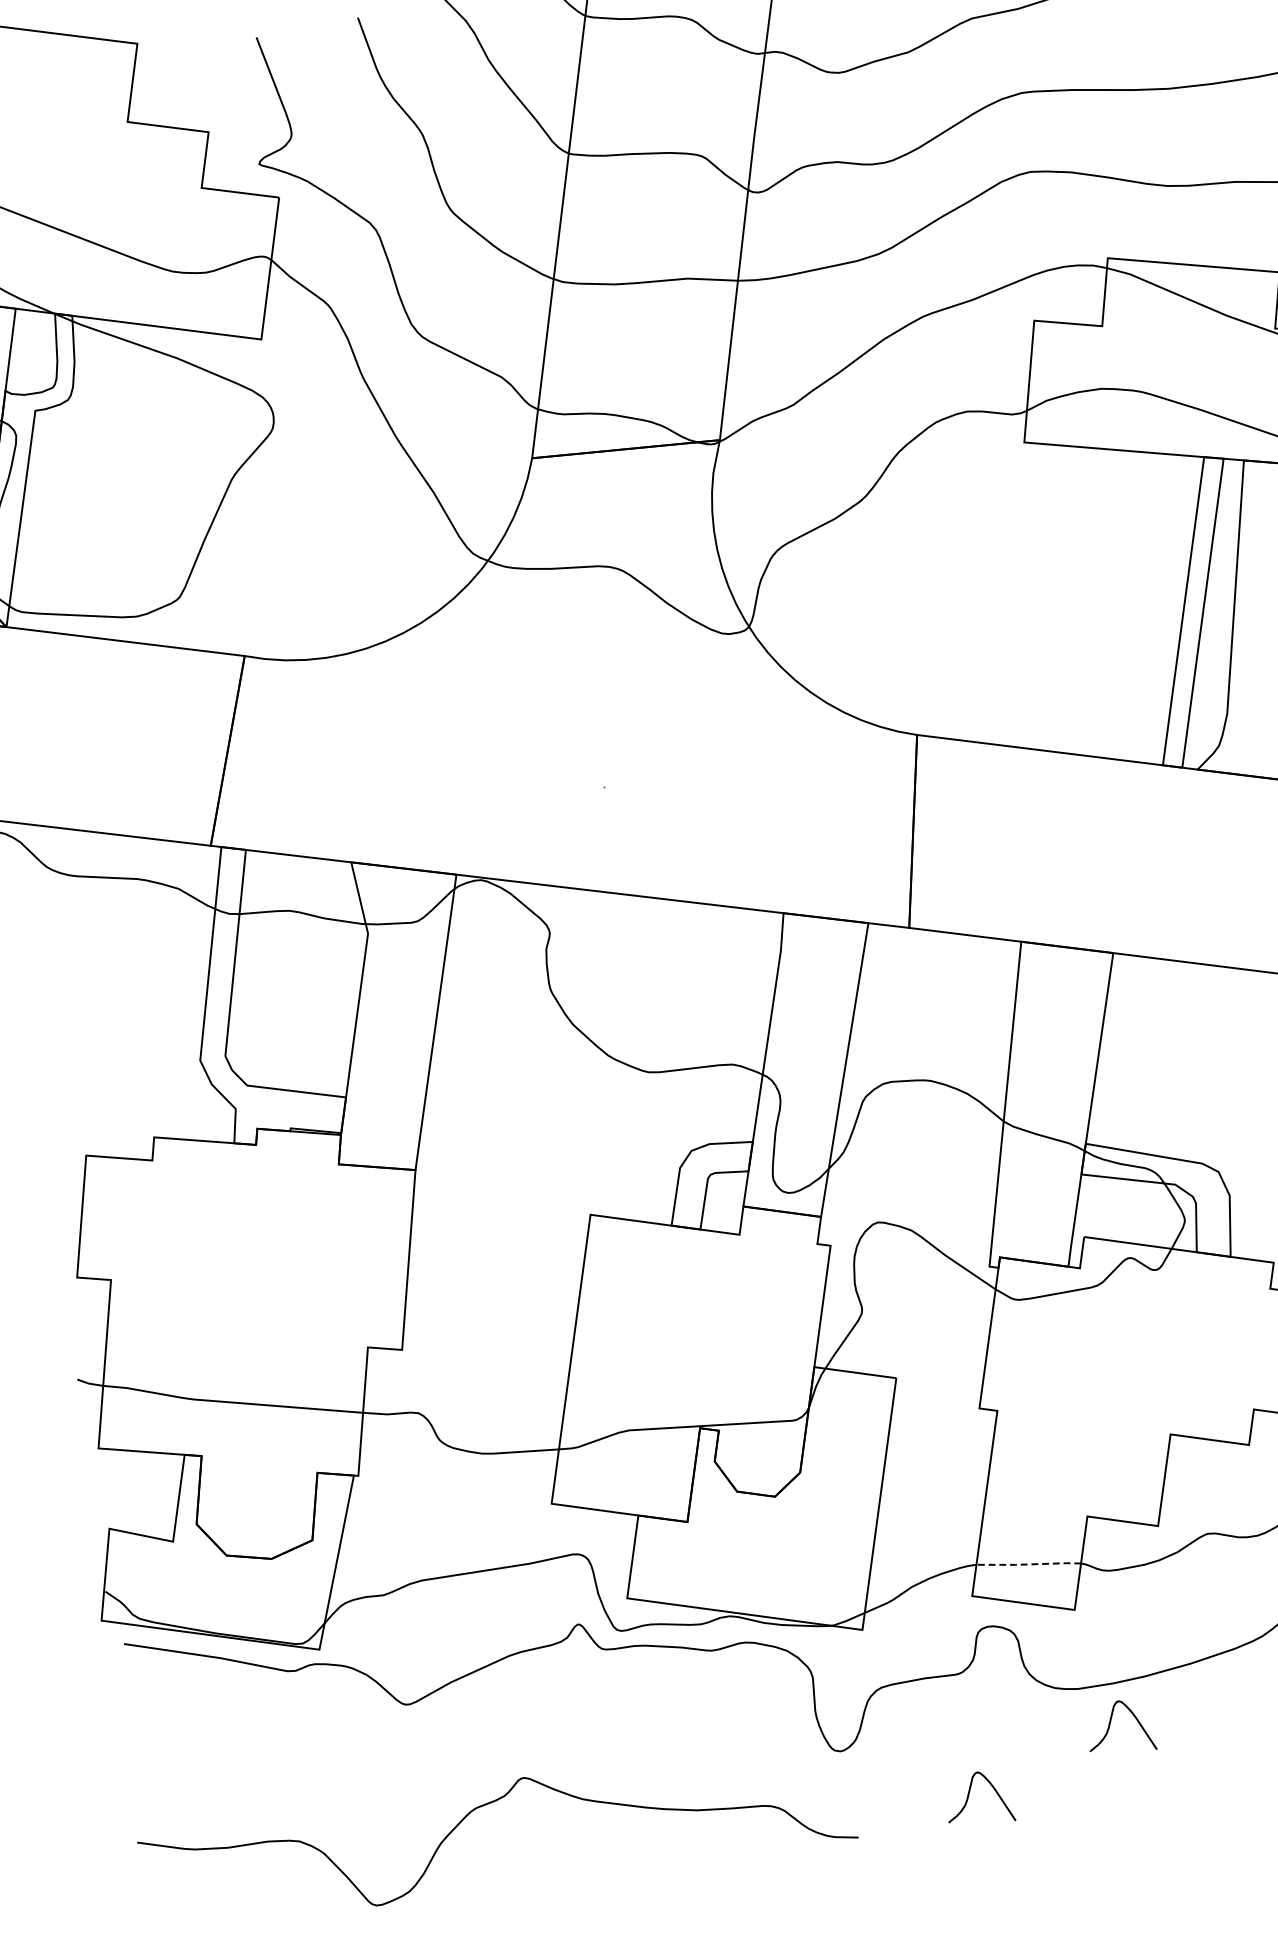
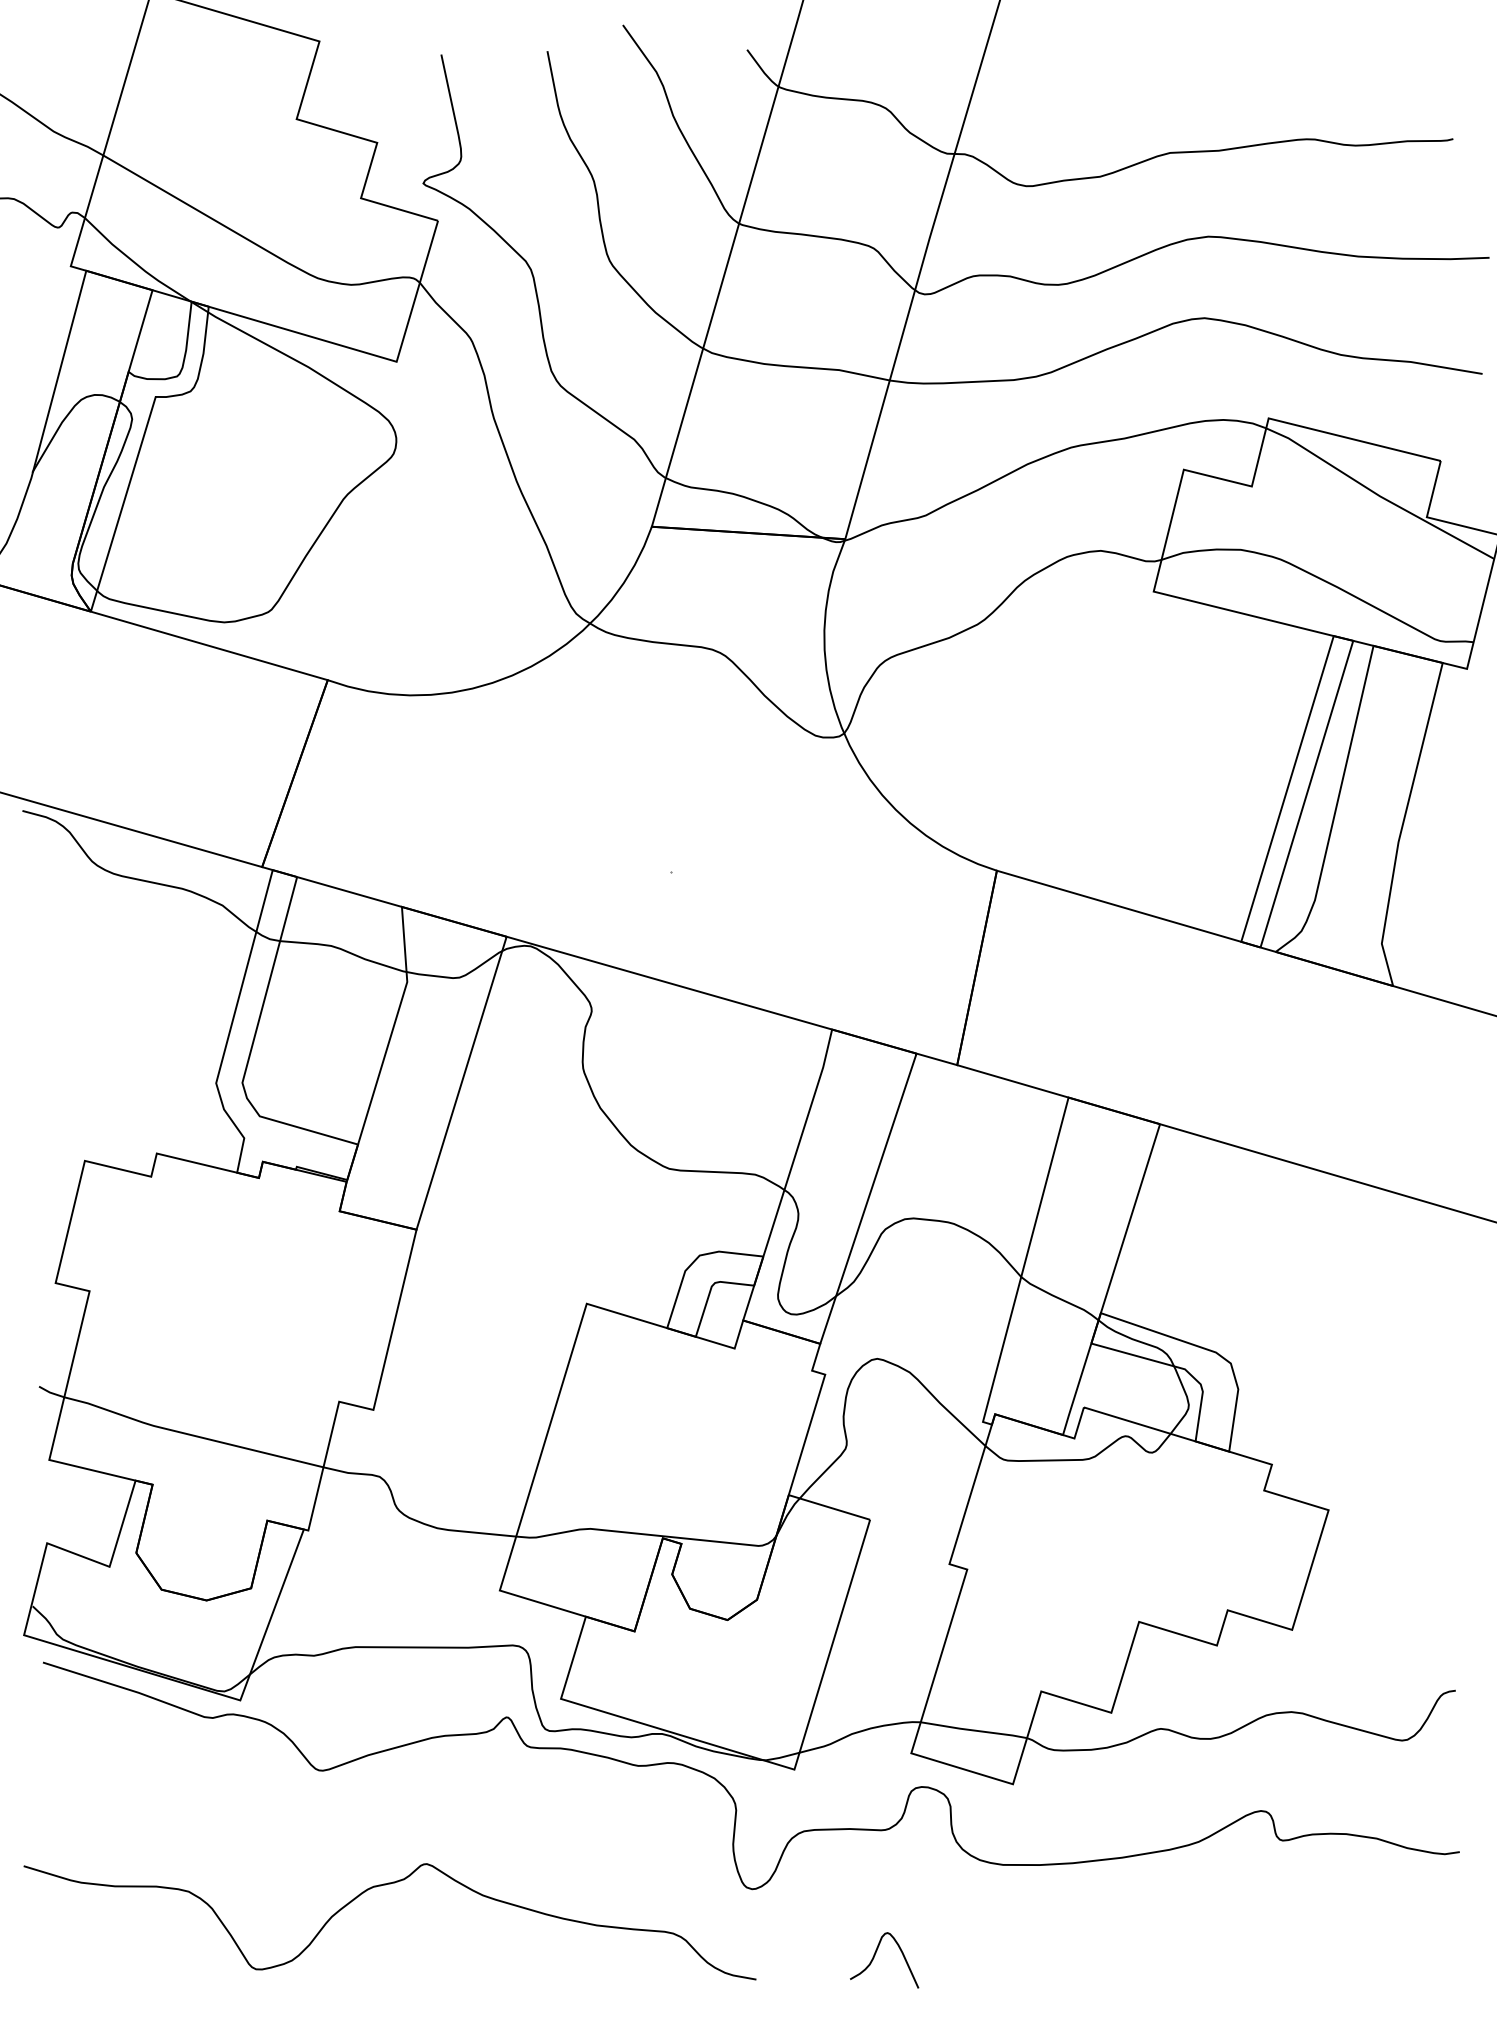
line: (1028, 1564) -> (973, 1730), dashed -> solid
curve: (1110, 1727) -> (1029, 1909), removed

